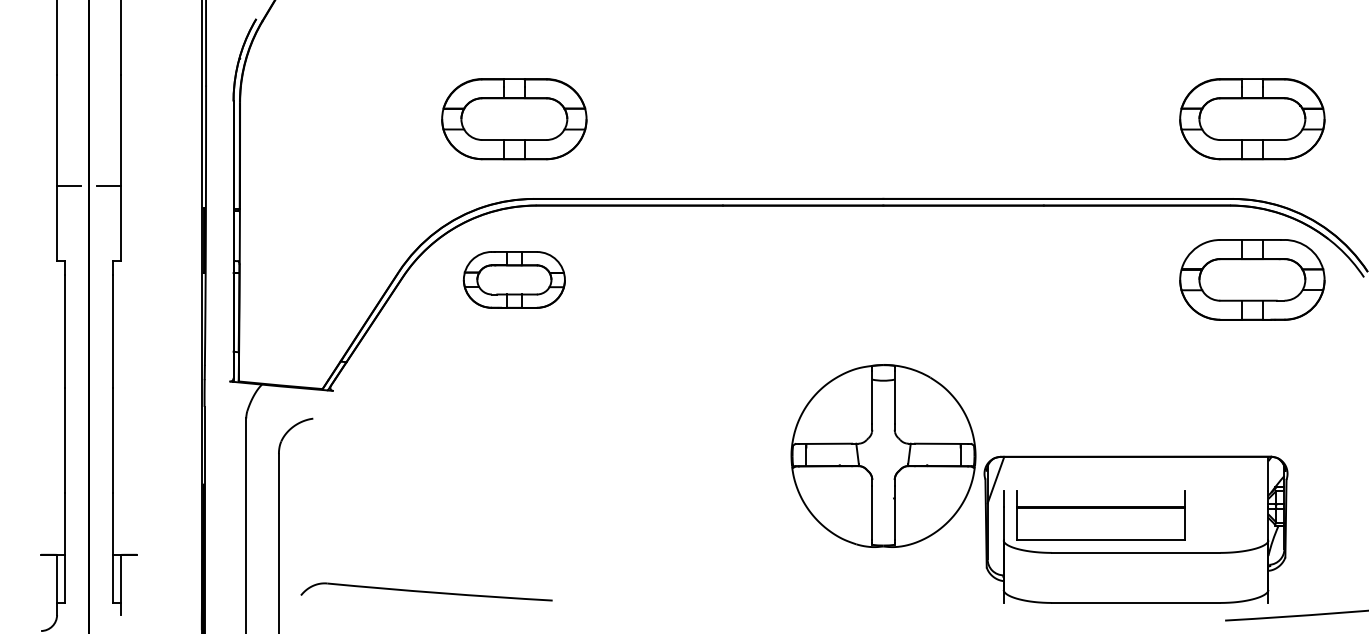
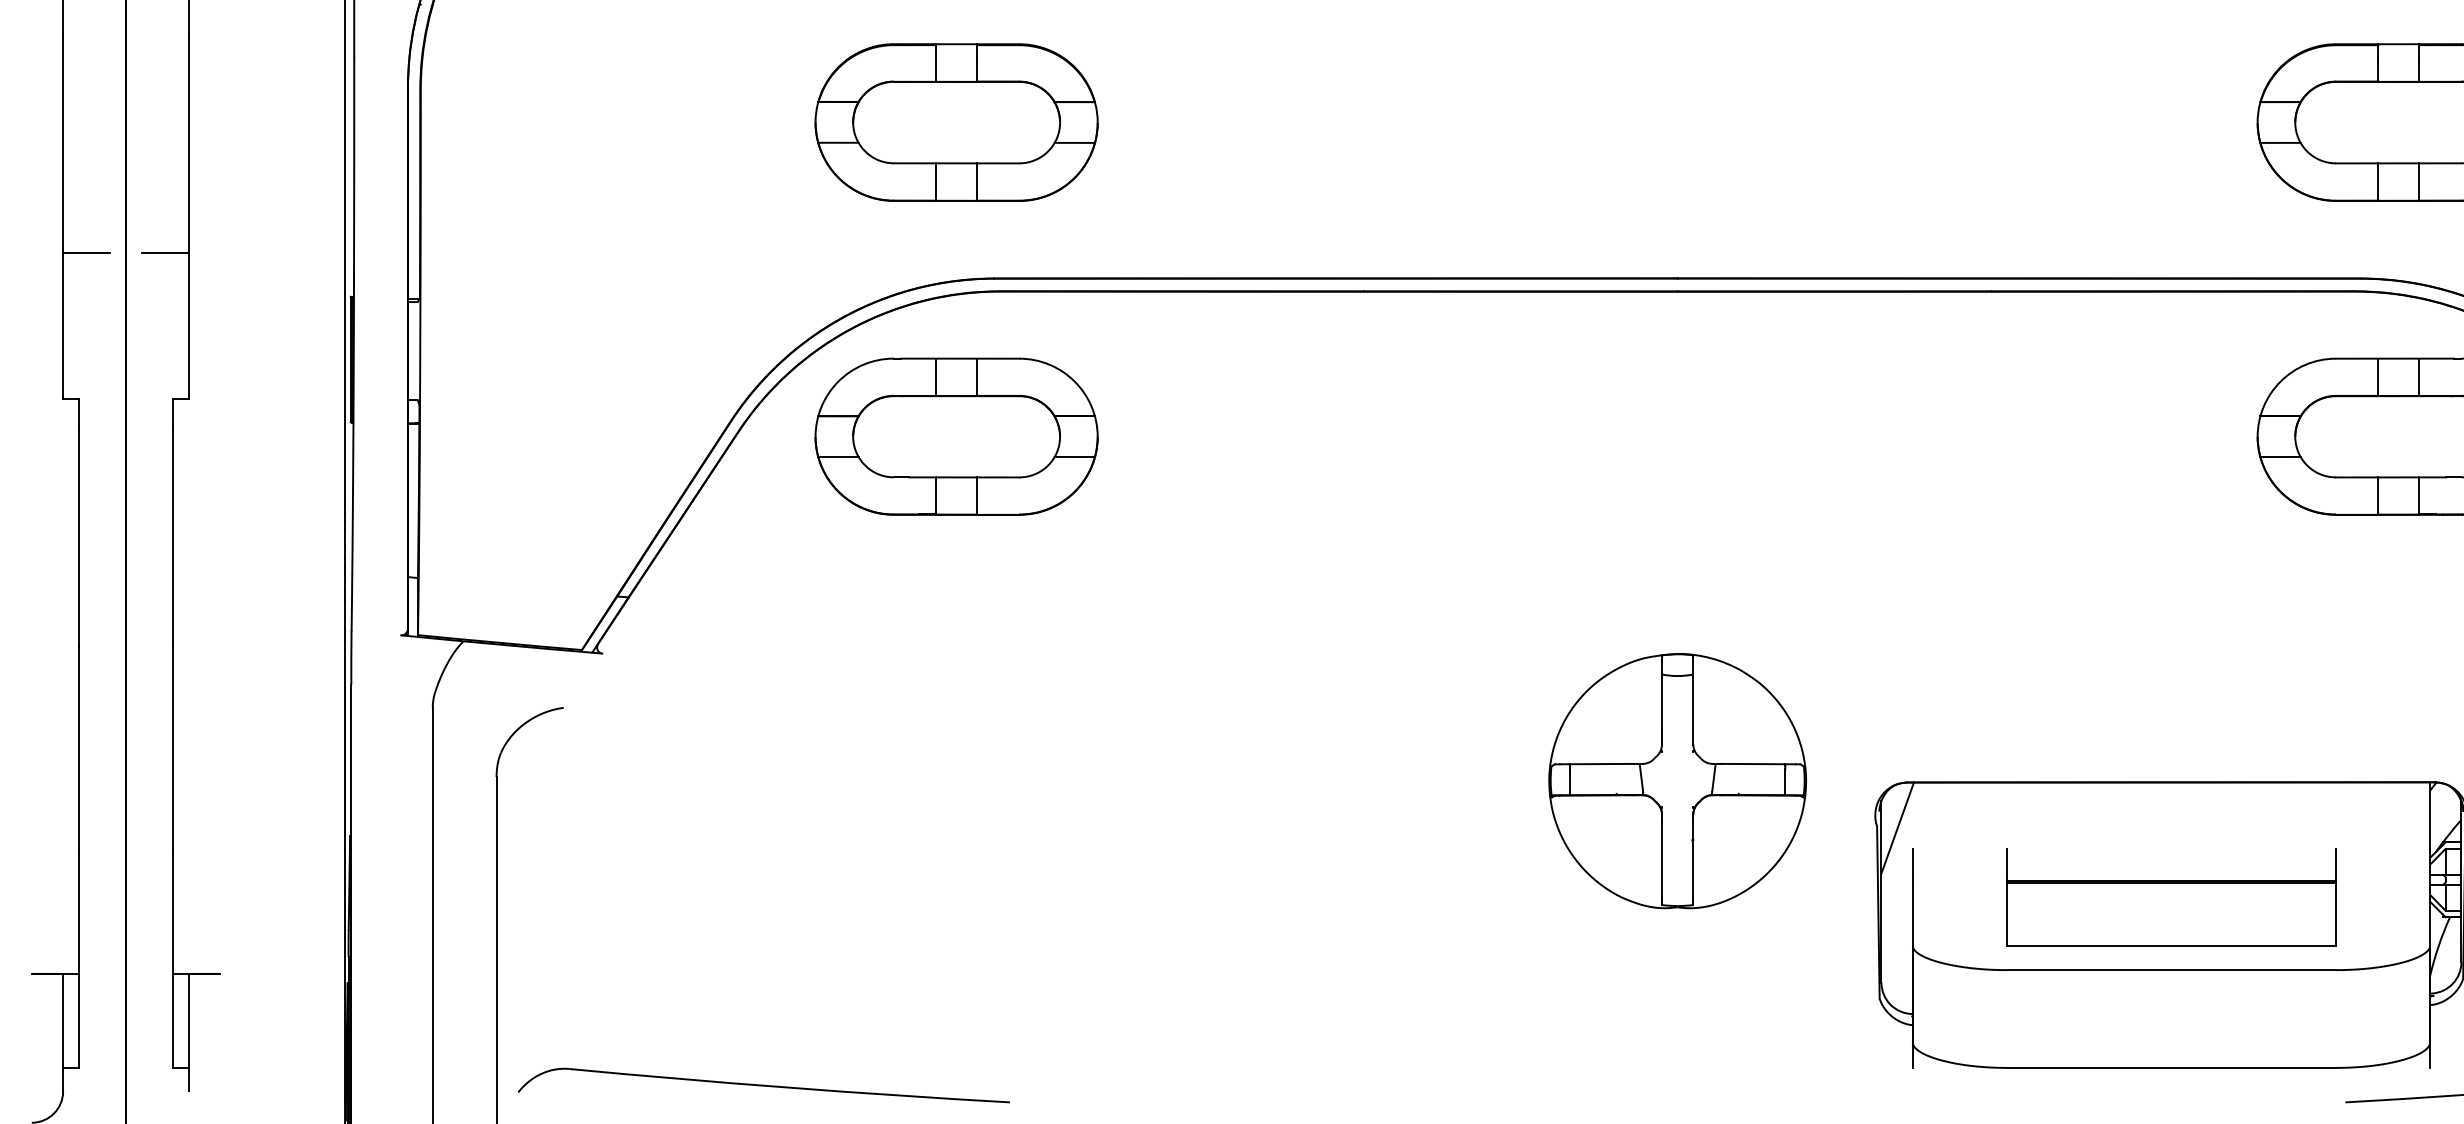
part: (514, 279) -> (956, 435), size x1.43
part: (882, 456) -> (1675, 781), size x0.71
part: (1100, 515) -> (2170, 897), moved
part: (426, 591) -> (763, 1084), moved

